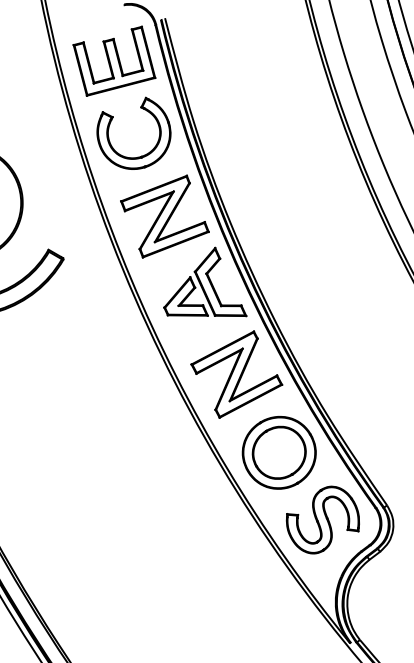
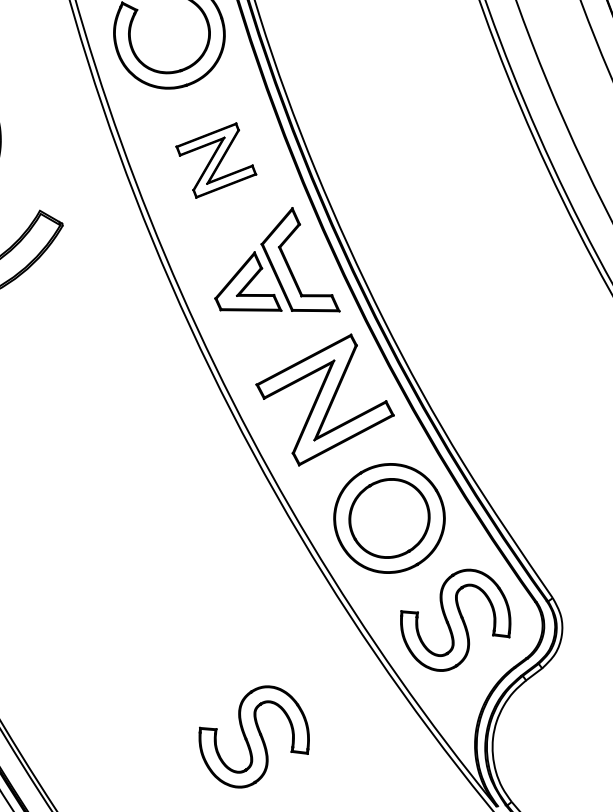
part: (164, 216) -> (215, 160), size x0.6
part: (189, 596) -> (253, 736), added

